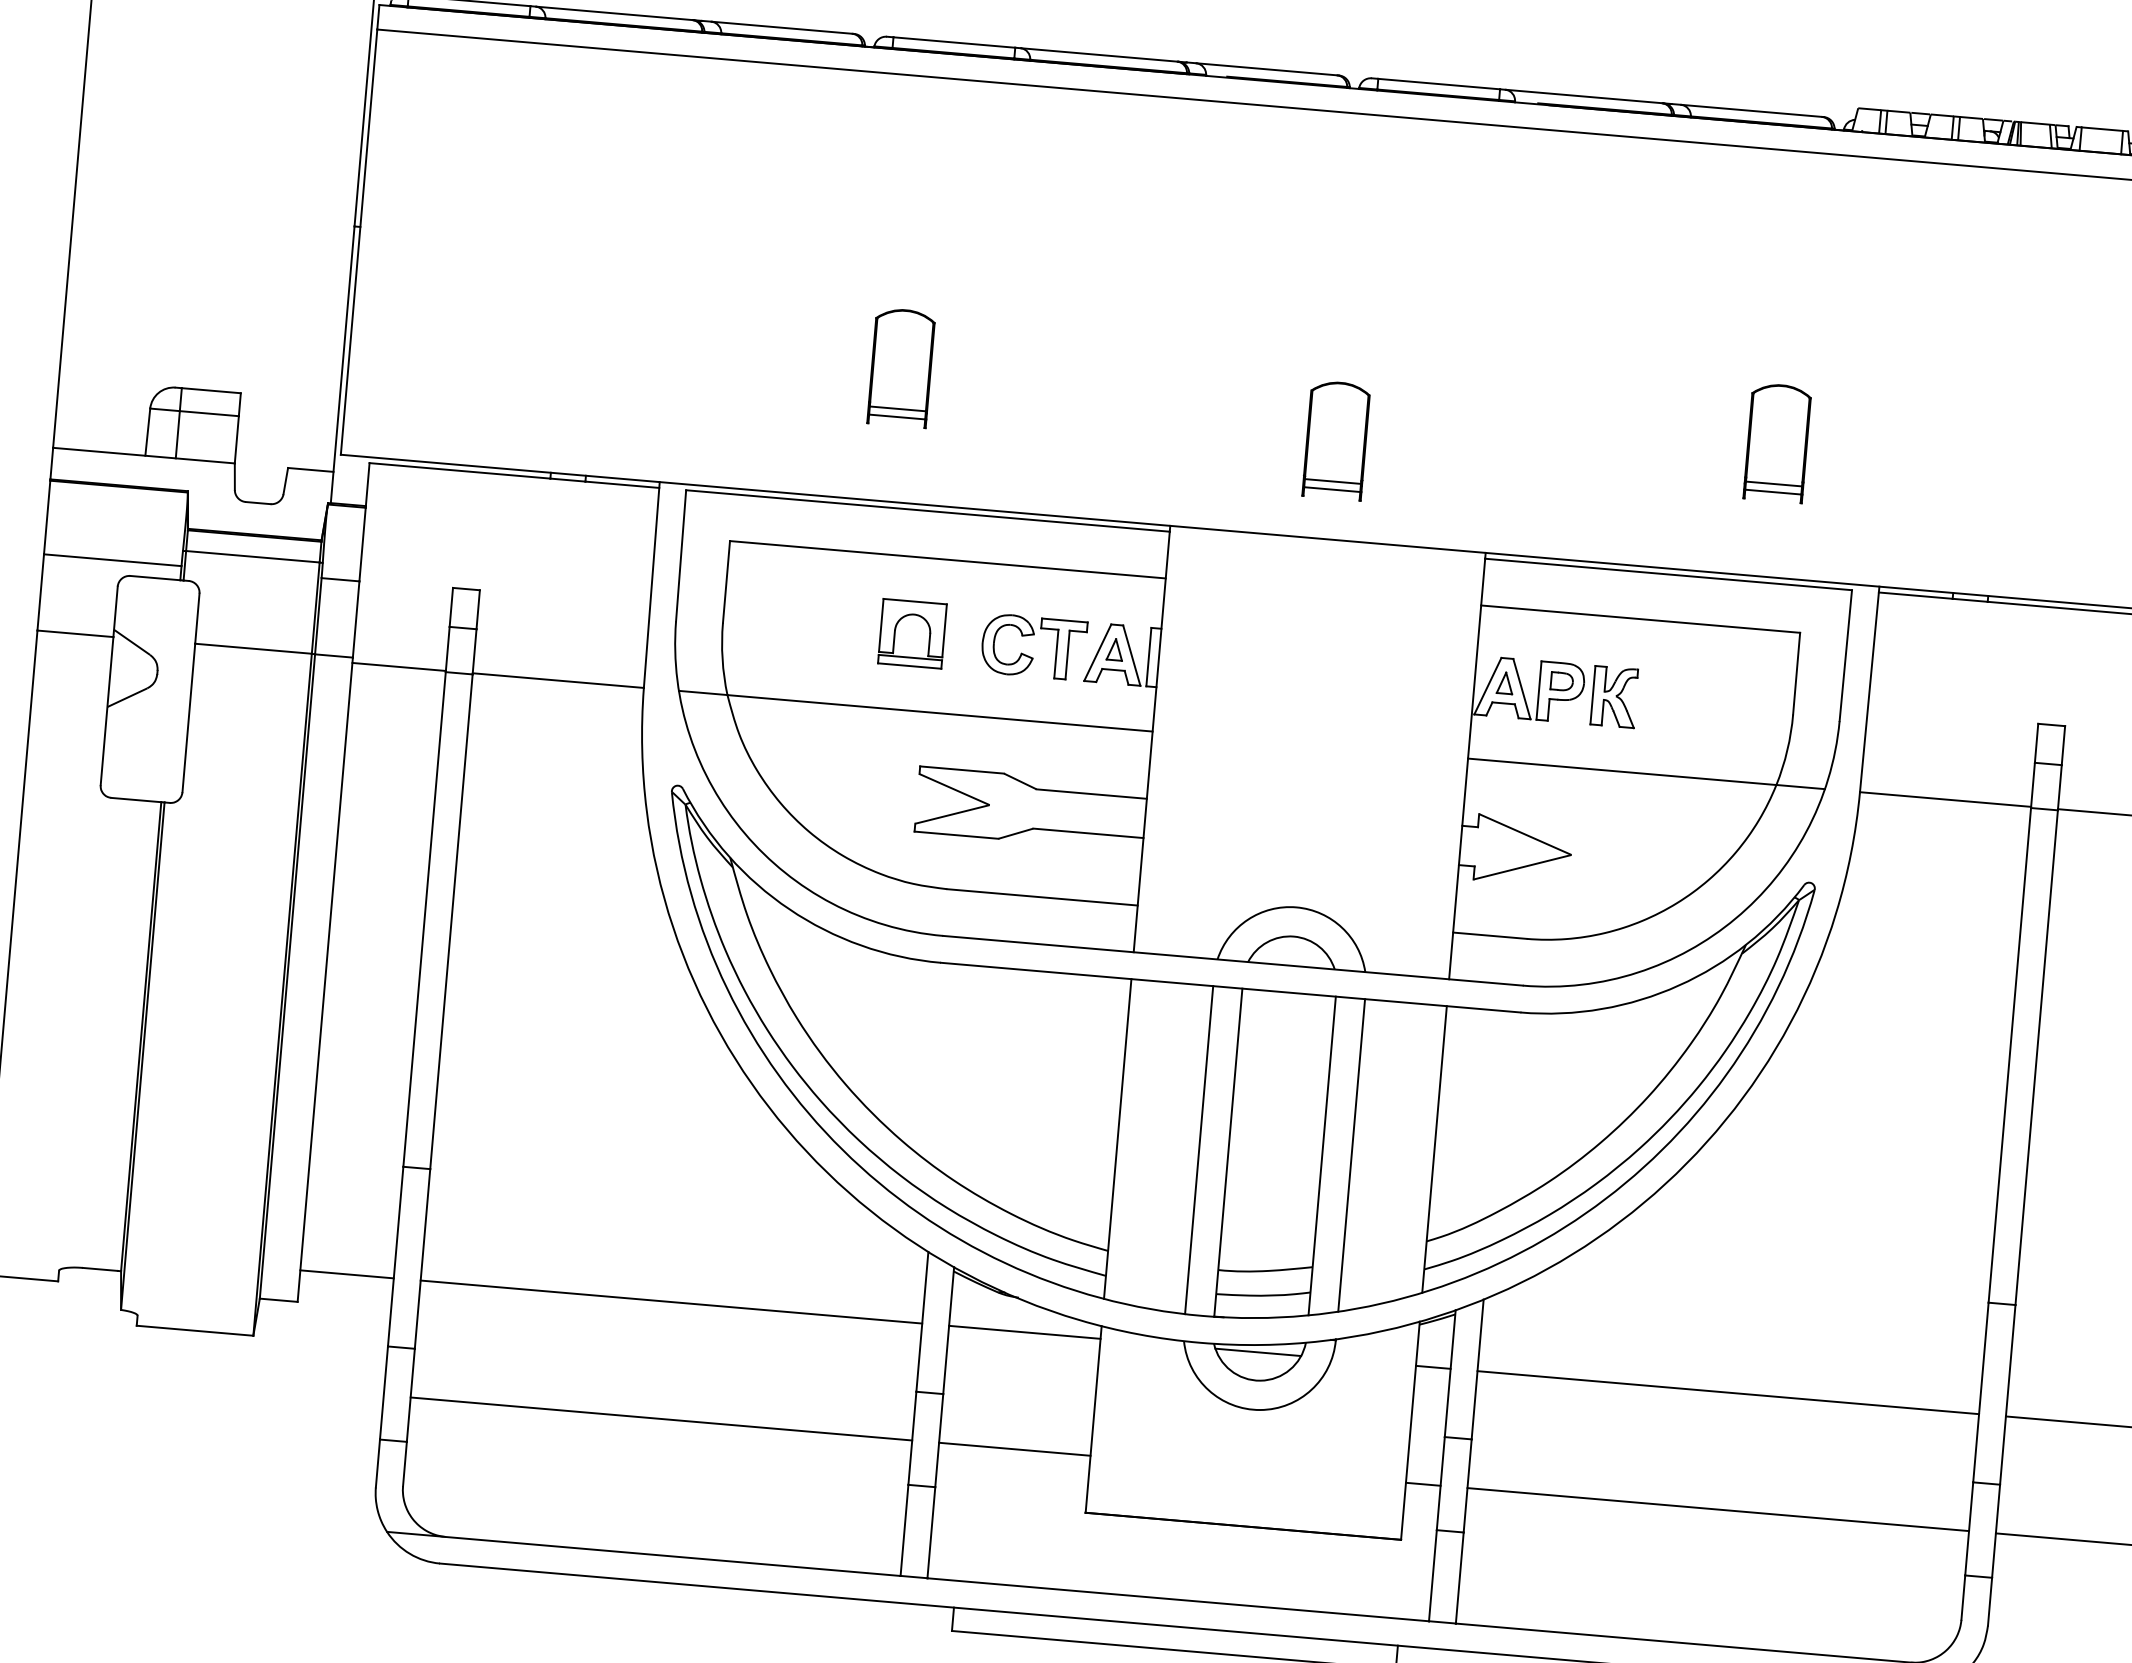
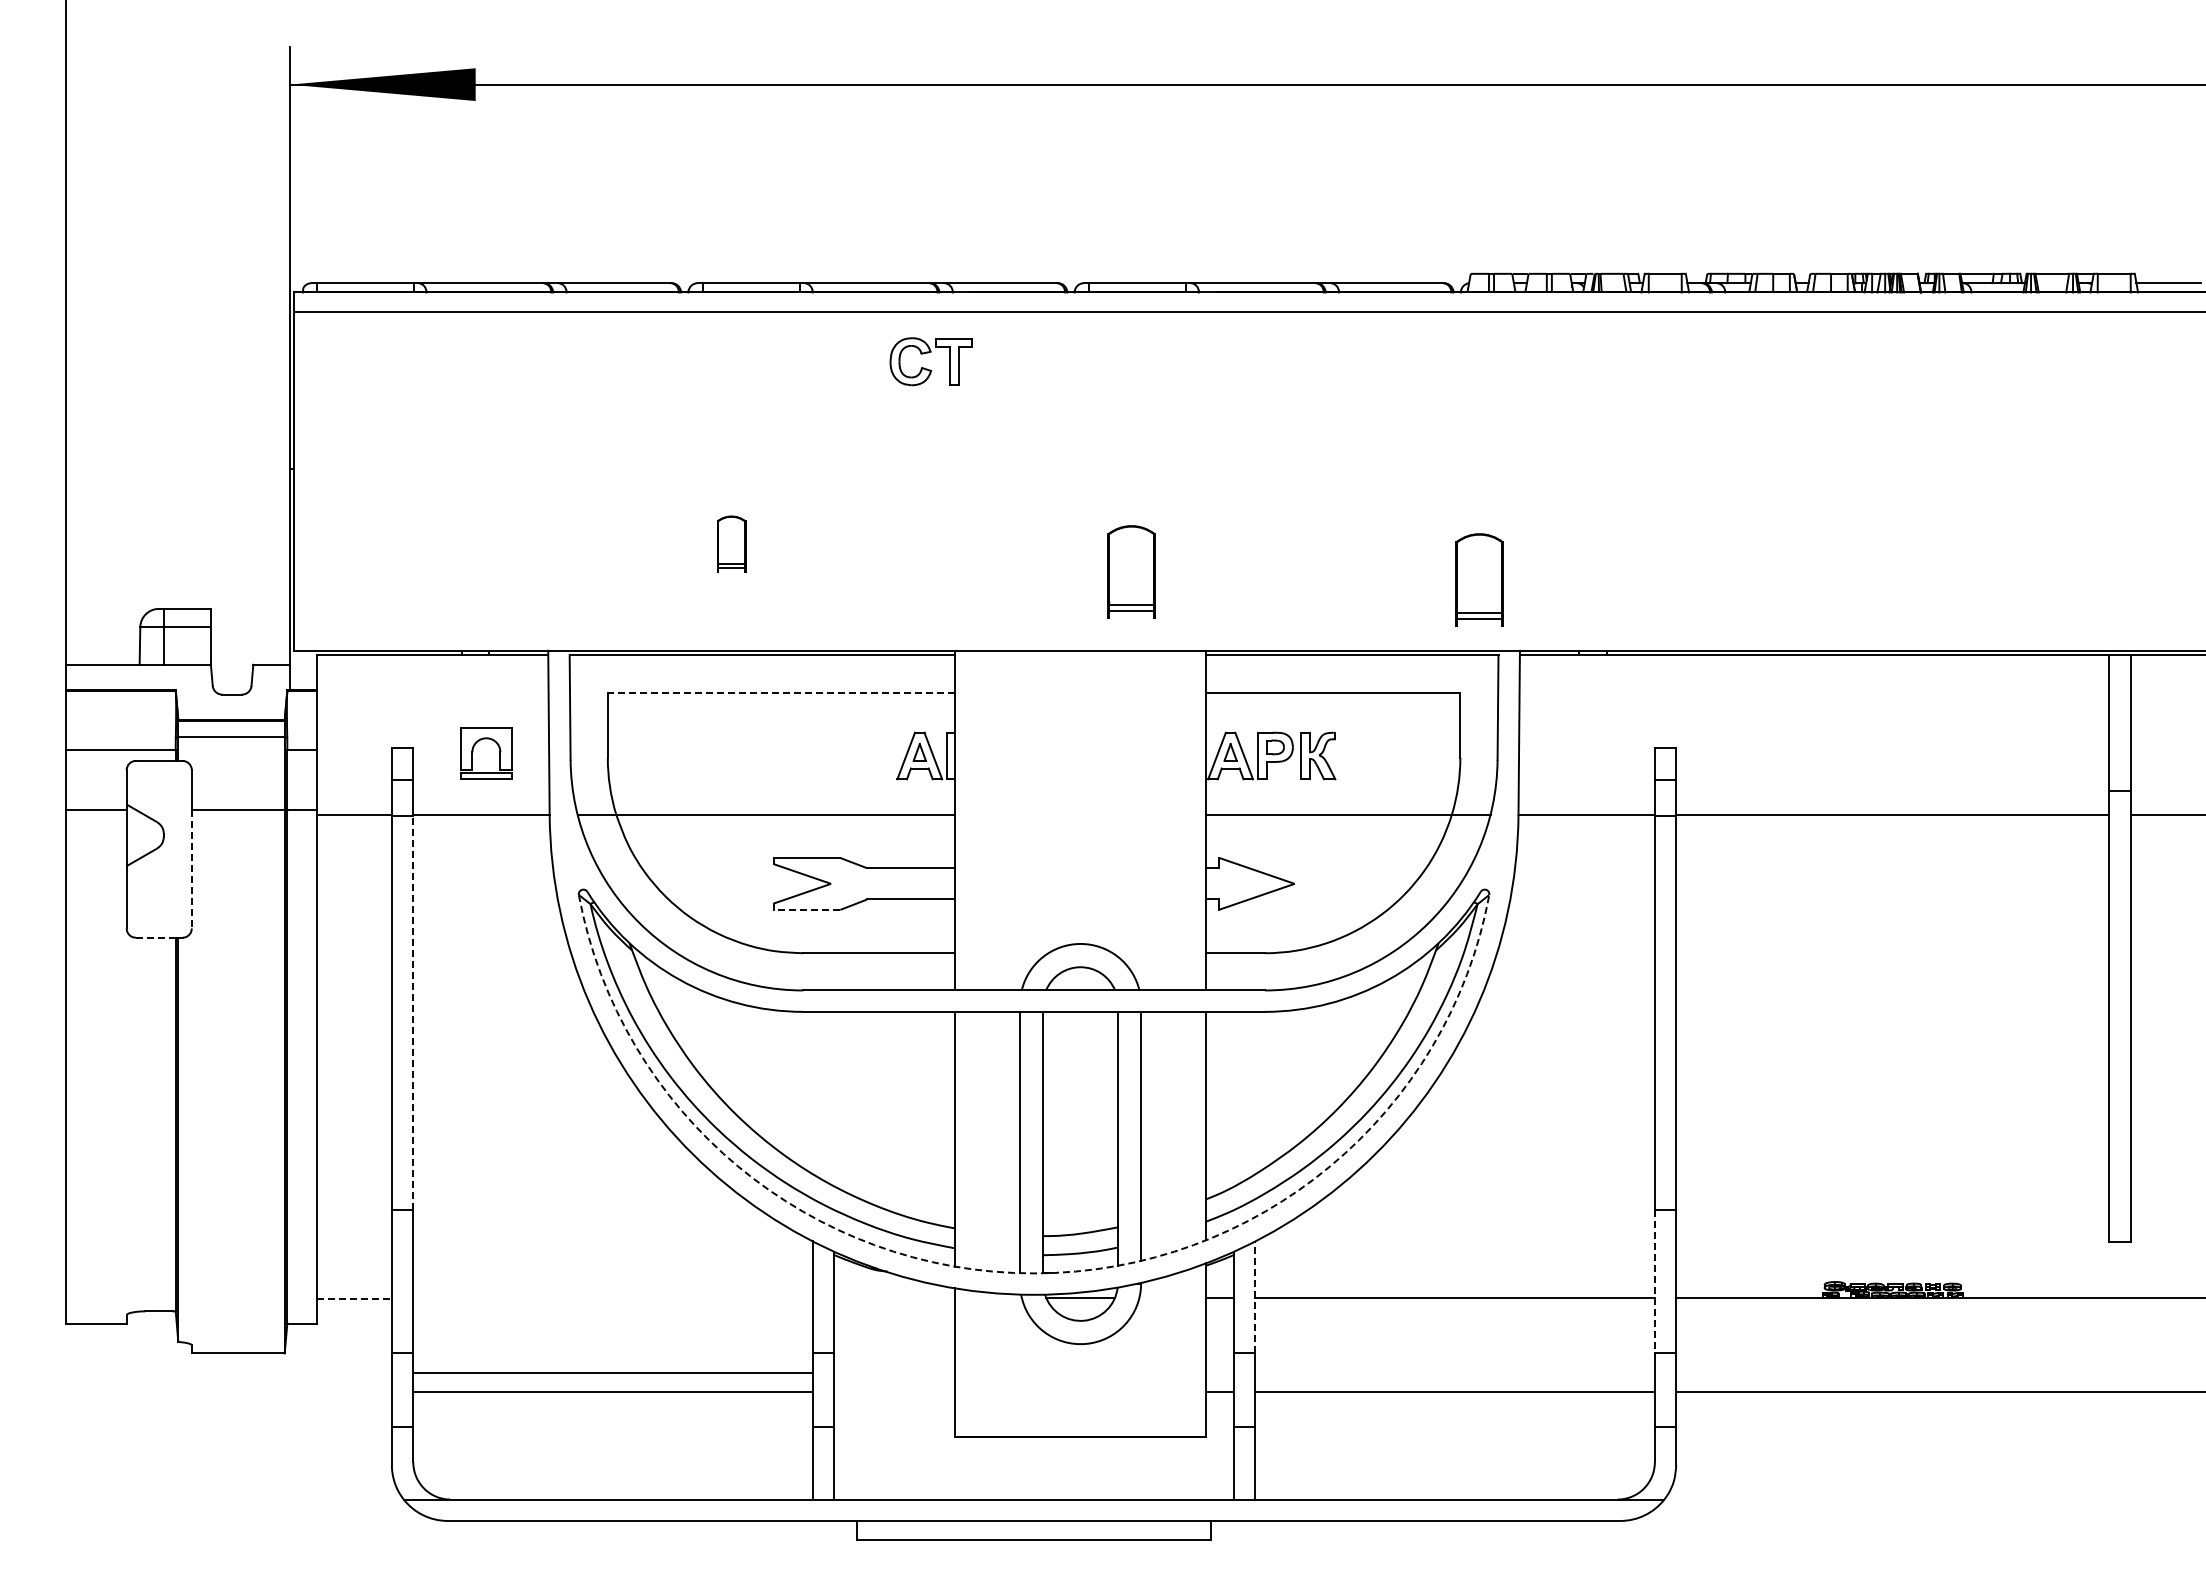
part: (901, 367) -> (731, 543), size x0.6
part: (1336, 439) -> (1131, 571), moved
part: (1777, 442) -> (1479, 579), moved
line: (948, 559) -> (781, 692), solid -> dashed
part: (928, 635) -> (499, 753), moved
part: (1028, 654) -> (927, 368), moved
line: (188, 718) -> (191, 869), solid -> dashed
line: (135, 799) -> (155, 937), solid -> dashed
line: (956, 834) -> (806, 909), solid -> dashed
line: (451, 921) -> (413, 1012), solid -> dashed
line: (348, 1274) -> (355, 1298), solid -> dashed
line: (670, 1302) -> (612, 1373), moved
arc: (1203, 1316) -> (1034, 1273), solid -> dashed
line: (1024, 1332) -> (894, 1298), removed
line: (1477, 1369) -> (1255, 1297), solid -> dashed
line: (1980, 1392) -> (1654, 1281), solid -> dashed
line: (1014, 1449) -> (894, 1391), removed

